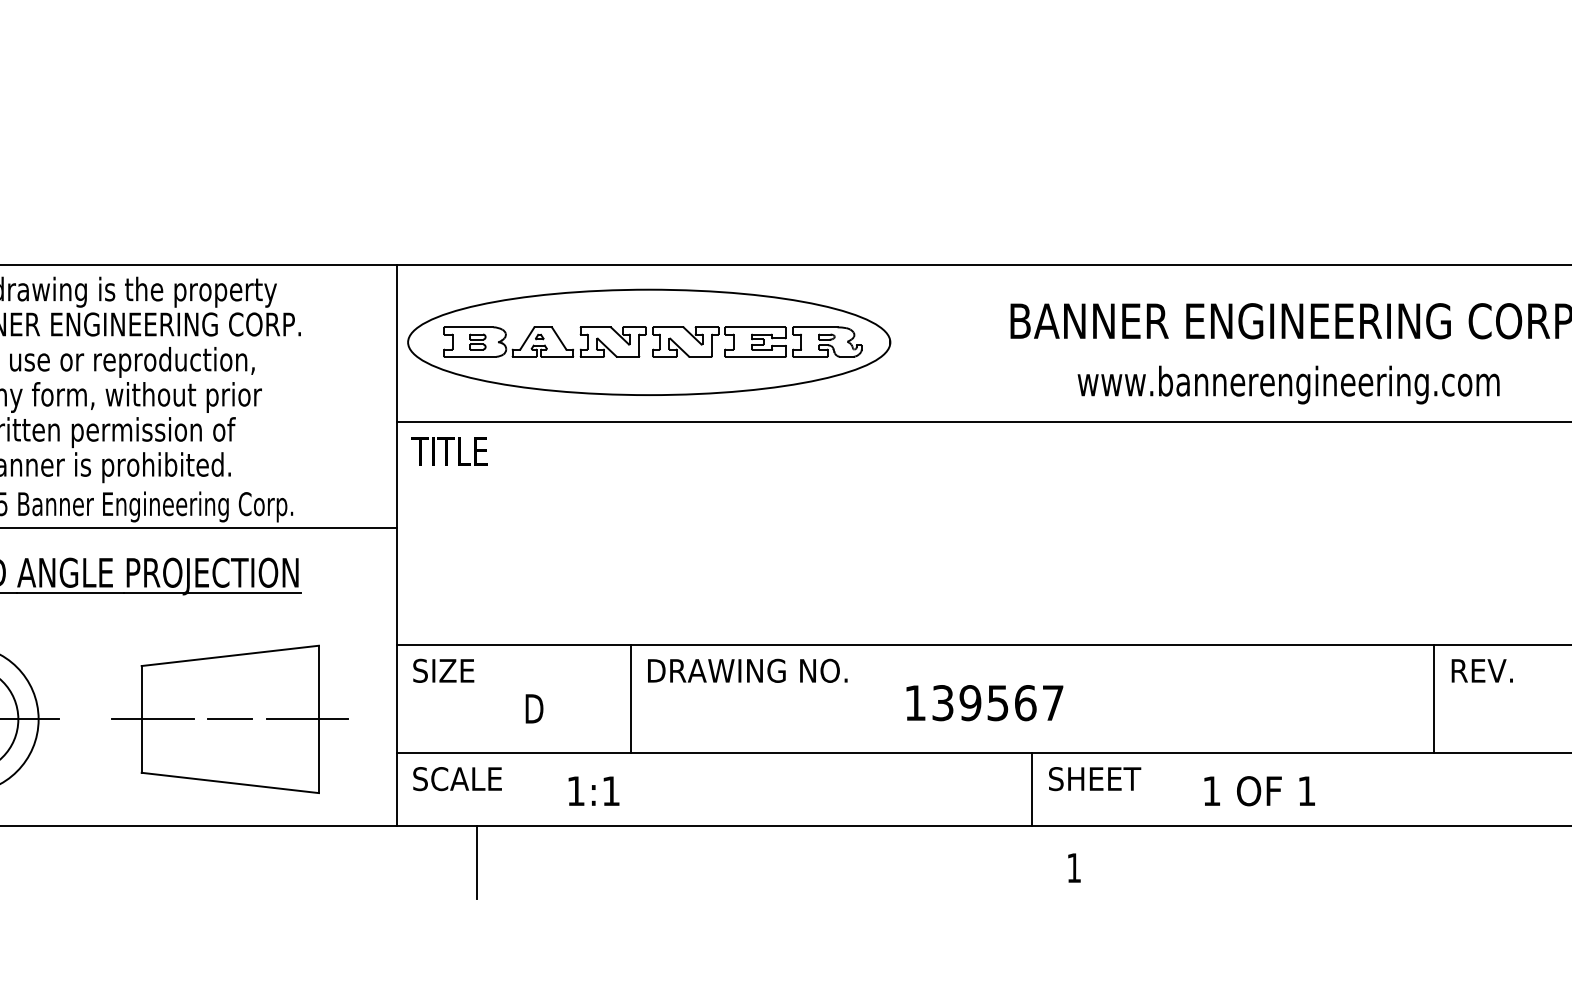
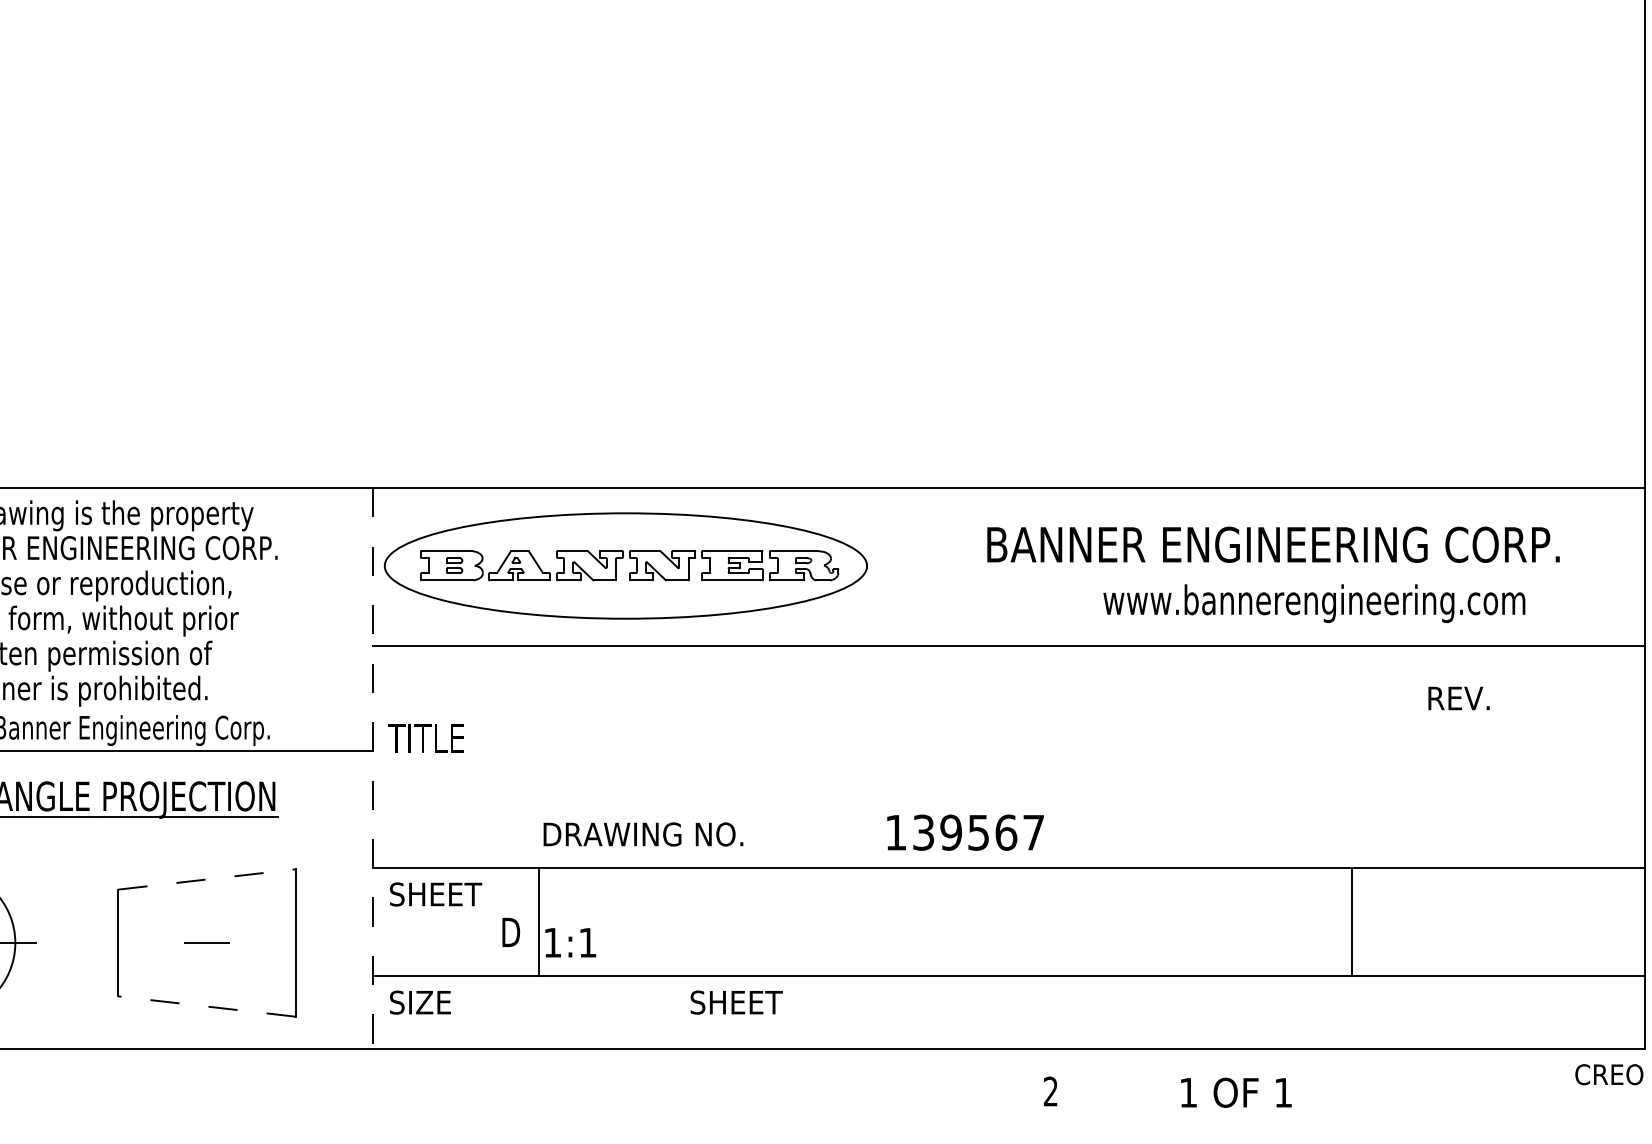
text: (1288, 384) -> (1314, 603), moved
text: (448, 451) -> (425, 738), moved
line: (396, 544) -> (373, 768), solid -> dashed
line: (230, 655) -> (207, 879), solid -> dashed
text: (470, 670) -> (447, 894), SIZE -> SHEET
text: (747, 670) -> (643, 834), moved
text: (1481, 670) -> (1458, 698), moved
line: (630, 698) -> (539, 922), moved
line: (1434, 698) -> (1352, 922), moved
text: (984, 702) -> (965, 832), moved
line: (152, 719) -> (129, 943), removed
line: (306, 719) -> (283, 943), removed
text: (466, 778) -> (443, 1002), SCALE -> SIZE
text: (1094, 778) -> (736, 1002), moved
line: (229, 782) -> (206, 1006), solid -> dashed
line: (1032, 788) -> (1009, 1012), removed
text: (593, 790) -> (570, 942), moved
text: (1259, 790) -> (1236, 1092), moved
line: (476, 861) -> (453, 1085), removed
text: (1073, 867) -> (1050, 1091), 1 -> 2

